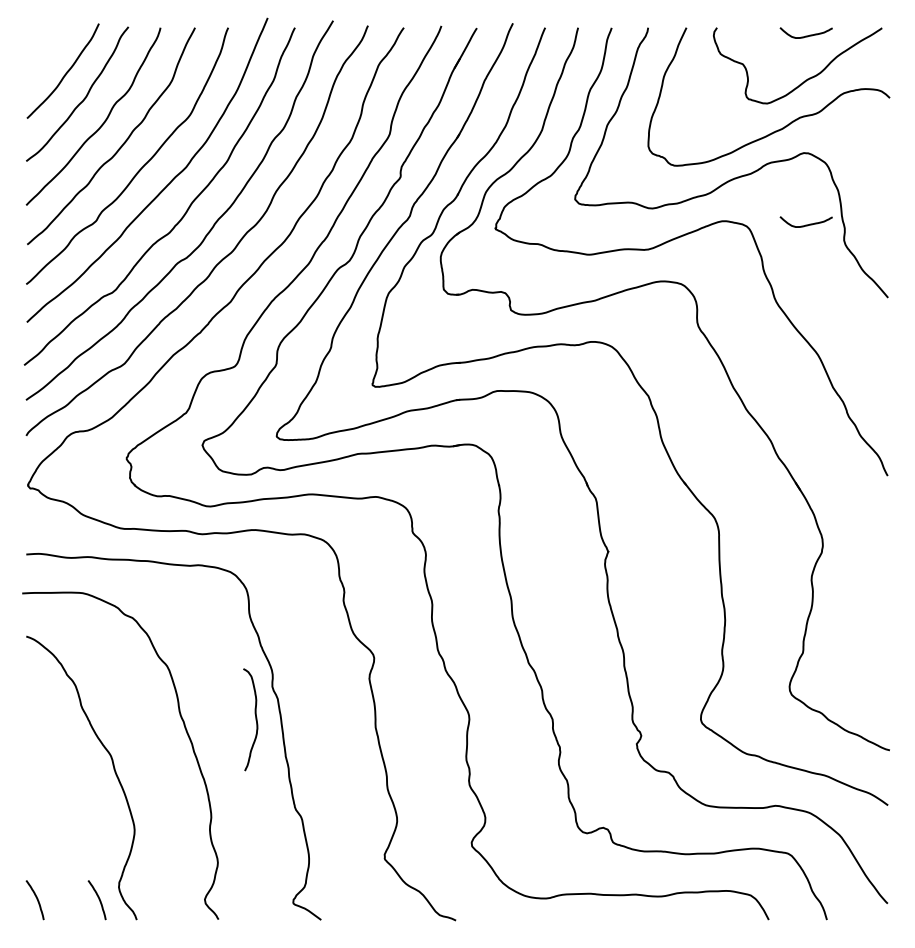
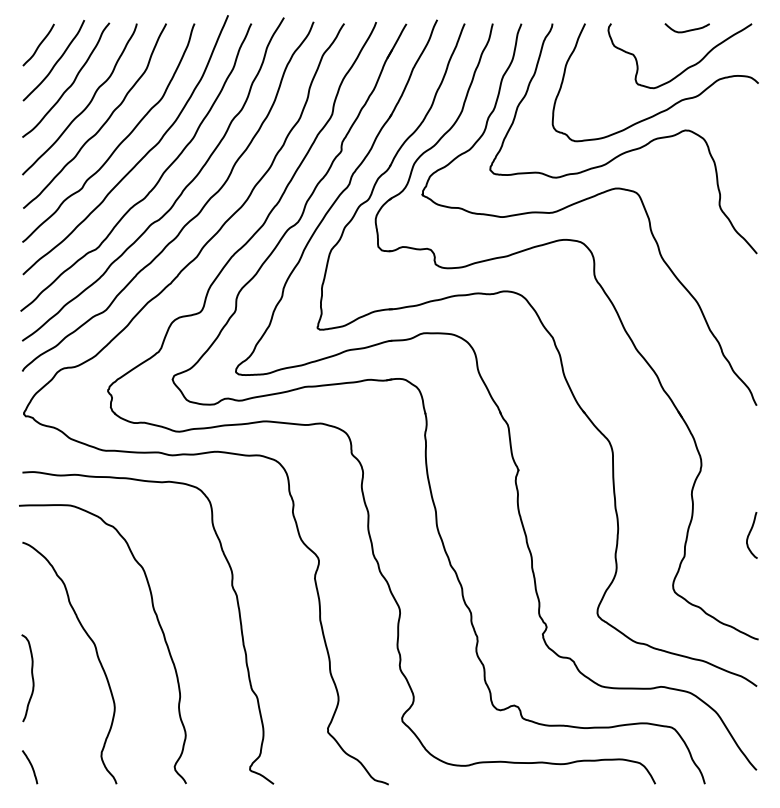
curve: (45, 52) -> (38, 44), added
curve: (805, 224) -> (686, 191), removed
curve: (879, 627) -> (749, 534), added
curve: (255, 719) -> (31, 678), moved
curve: (98, 899) -> (83, 766), removed

